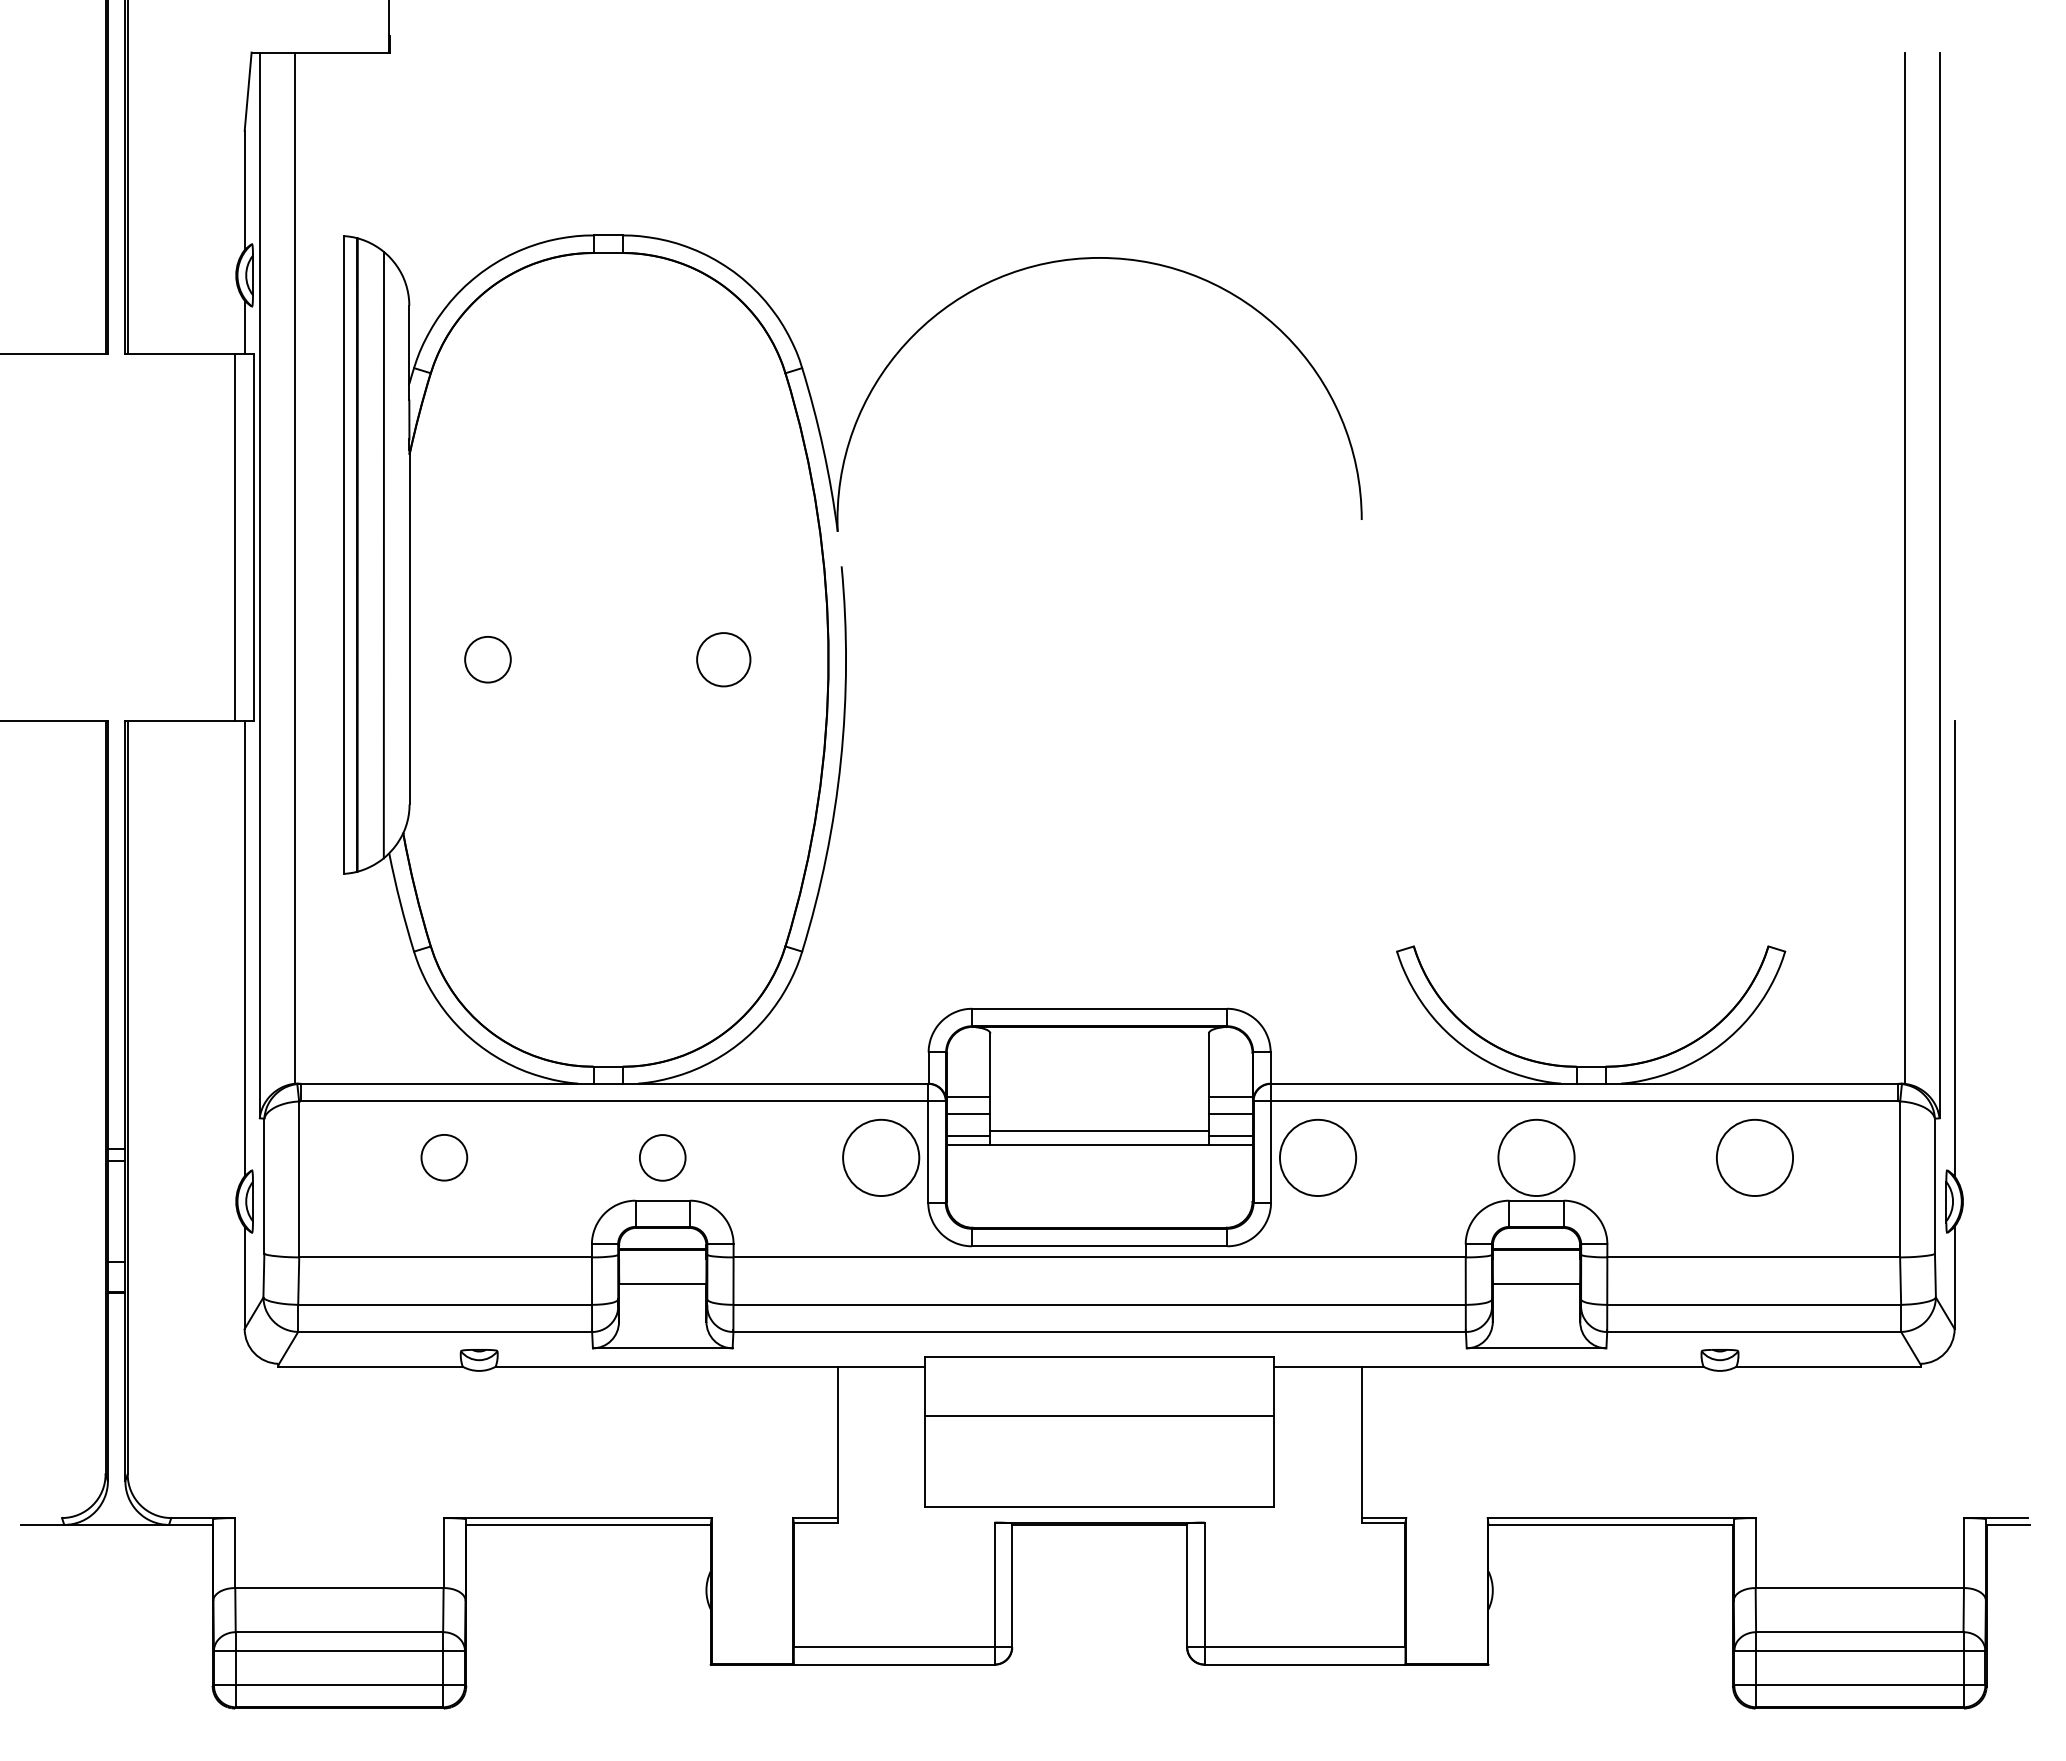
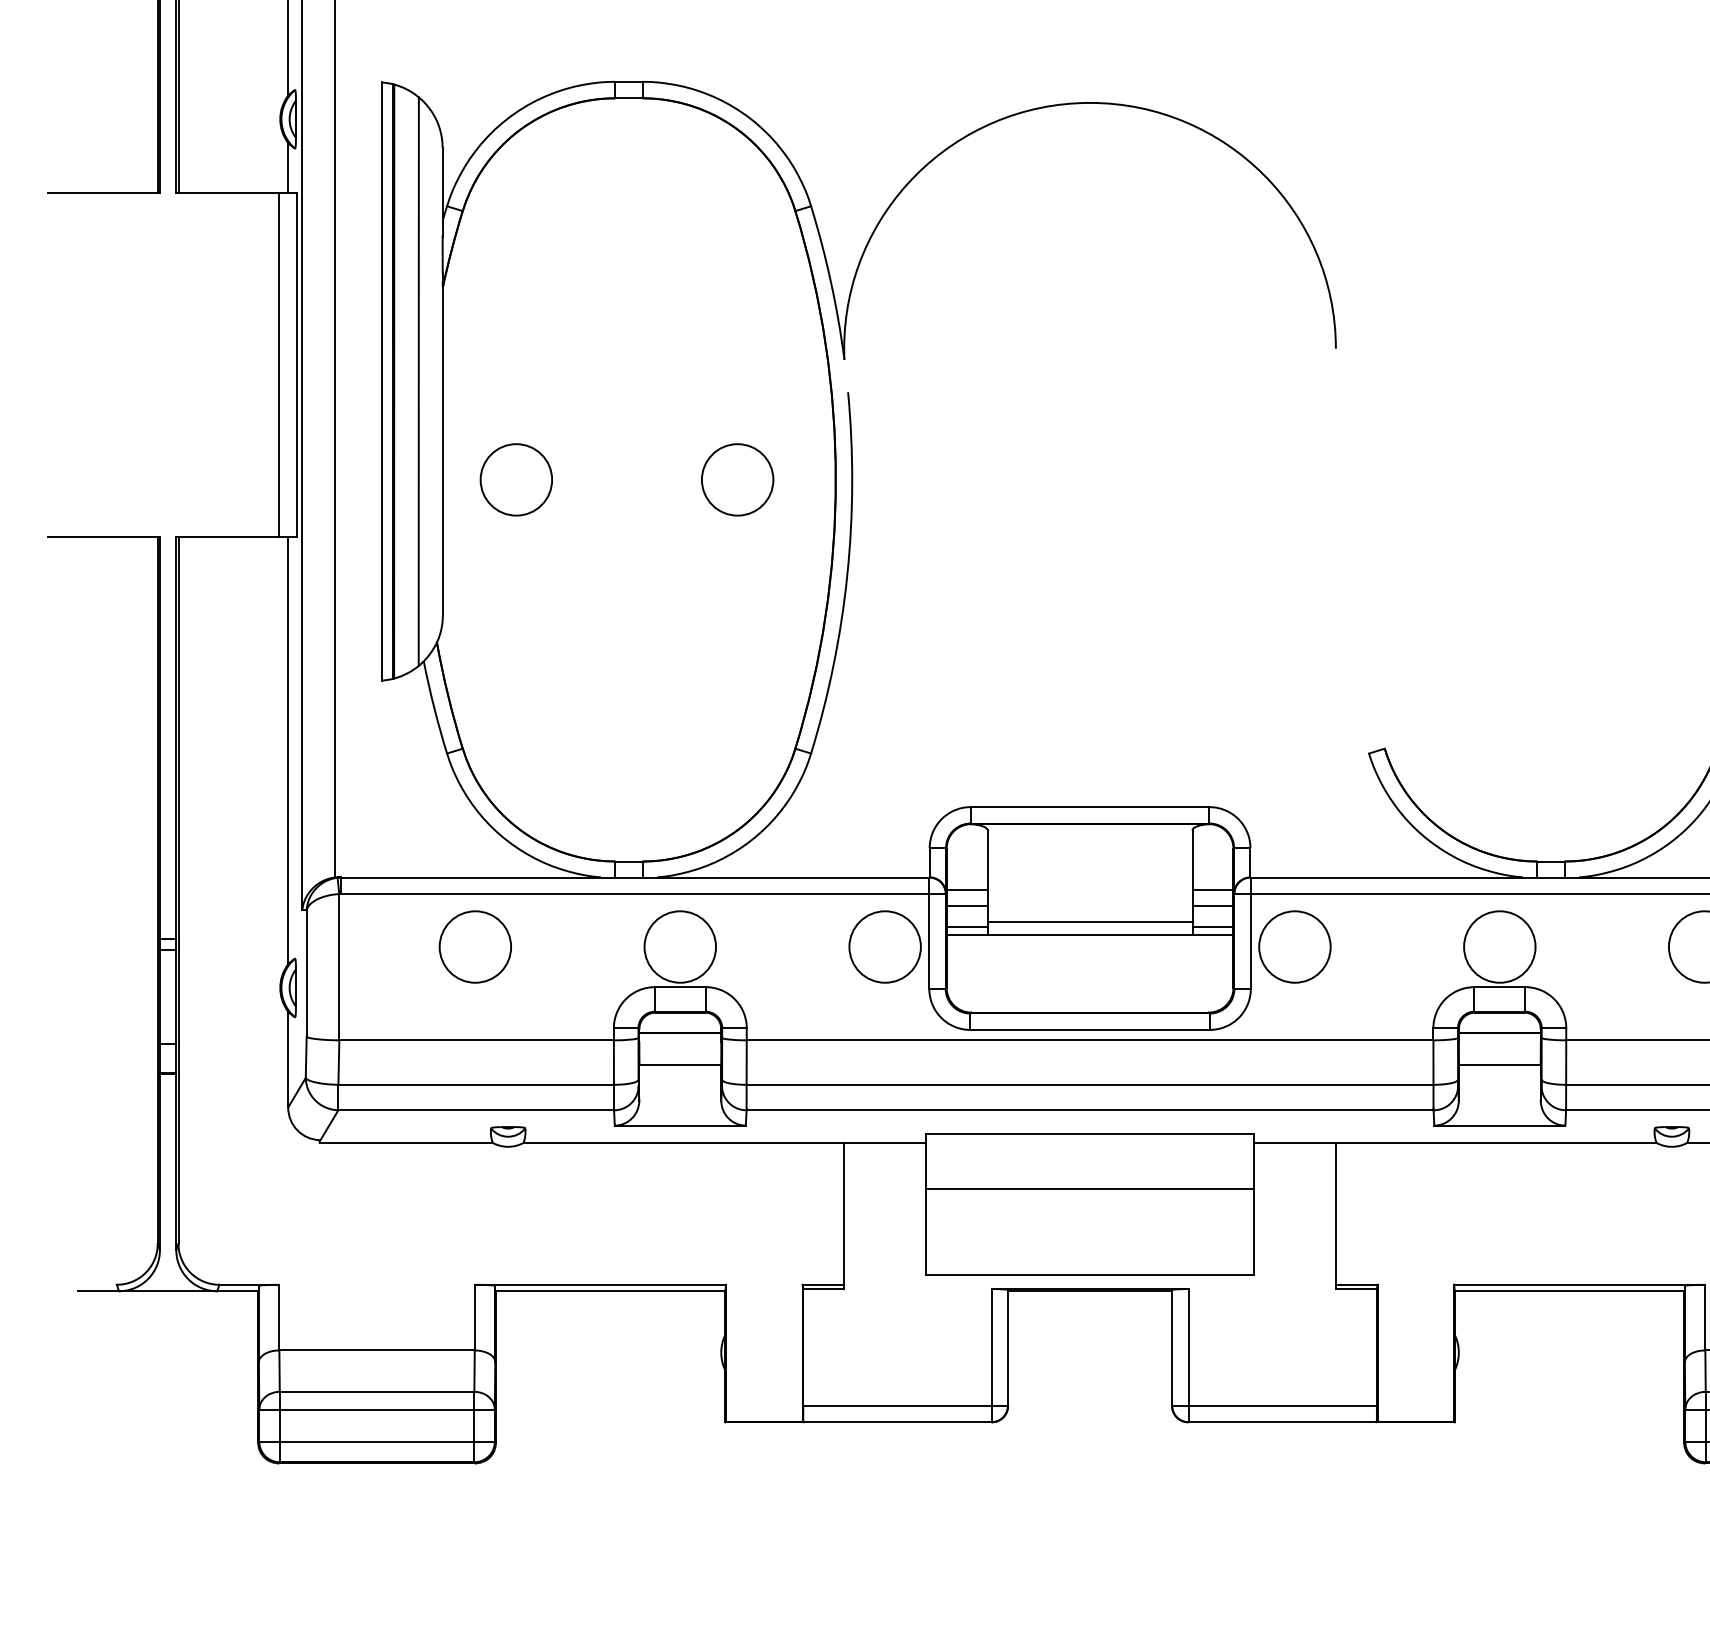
circle: (487, 659) -> (515, 479), size x1.67
circle: (723, 659) -> (737, 479), size x1.43
circle: (444, 1157) -> (475, 946), size x1.67
circle: (662, 1157) -> (680, 946), size x1.67

